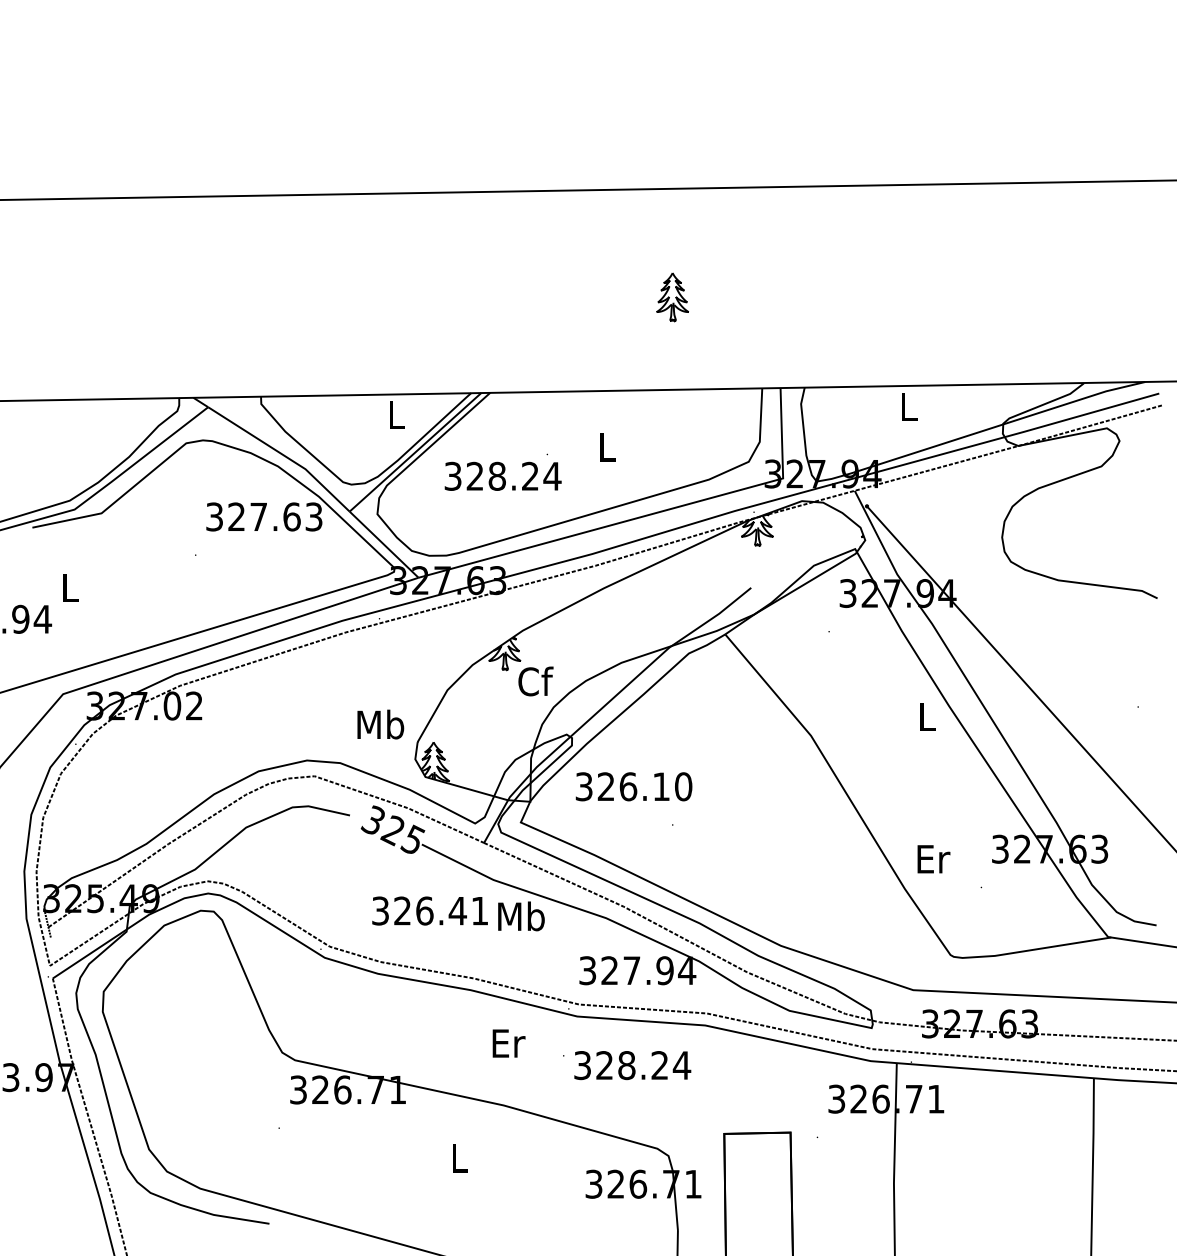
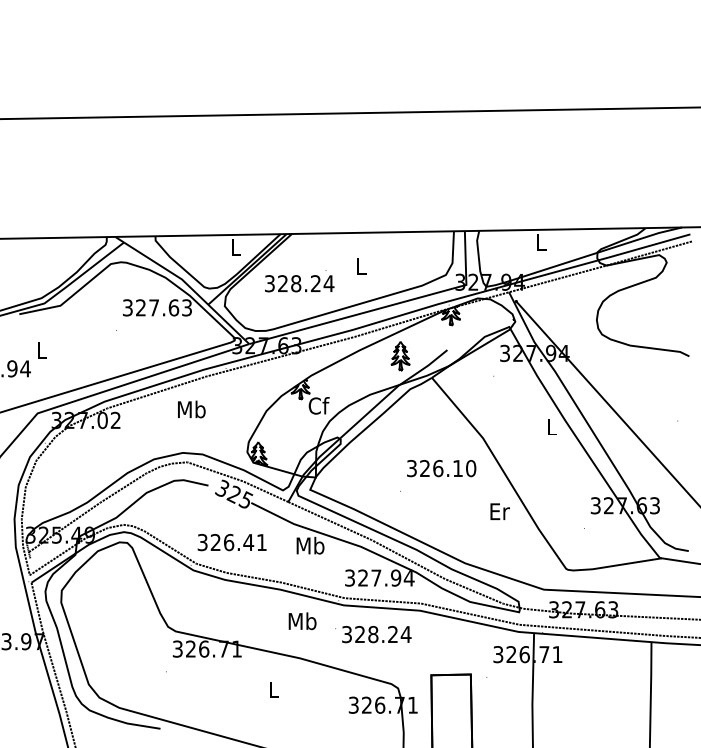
part: (672, 298) -> (400, 356), moved
text: (380, 724) -> (191, 409), moved
text: (633, 786) -> (441, 468), moved
text: (932, 858) -> (499, 511), moved
text: (428, 910) -> (231, 542), moved
text: (507, 1043) -> (302, 621), Er -> Mb

